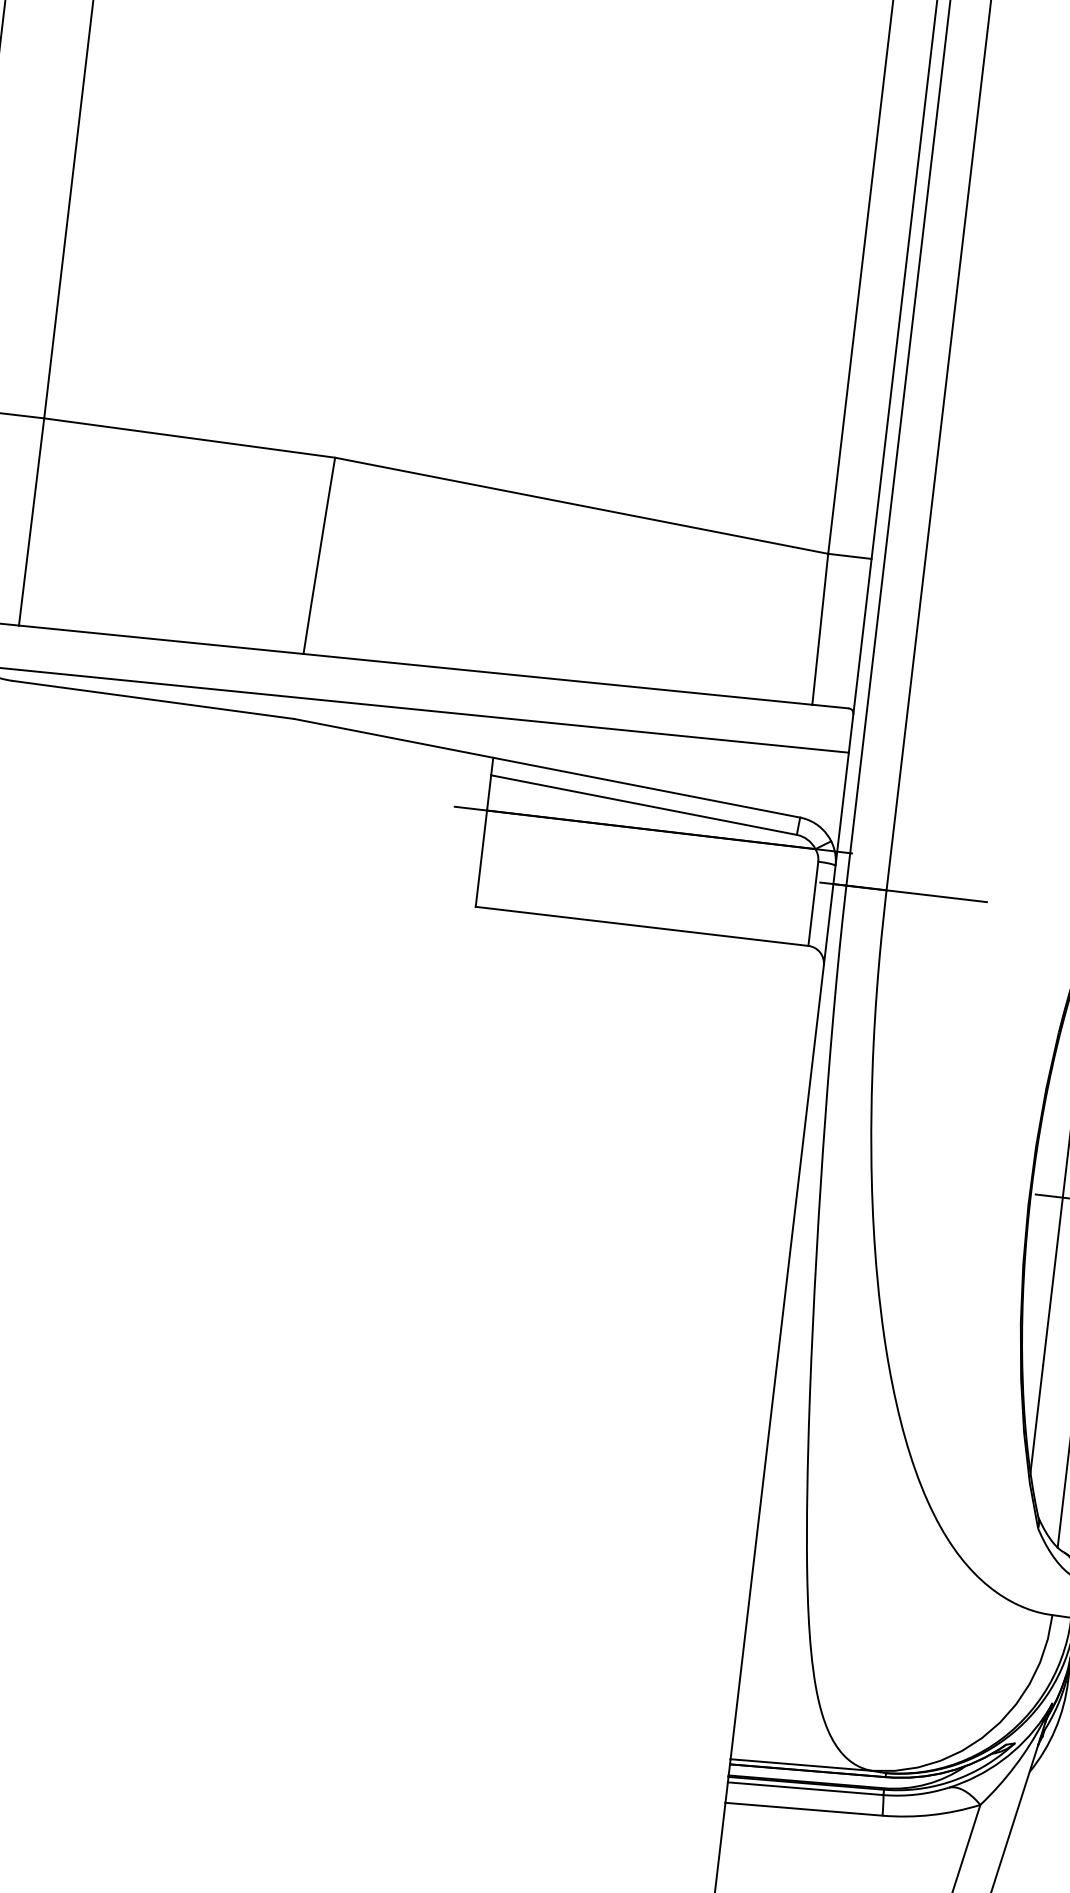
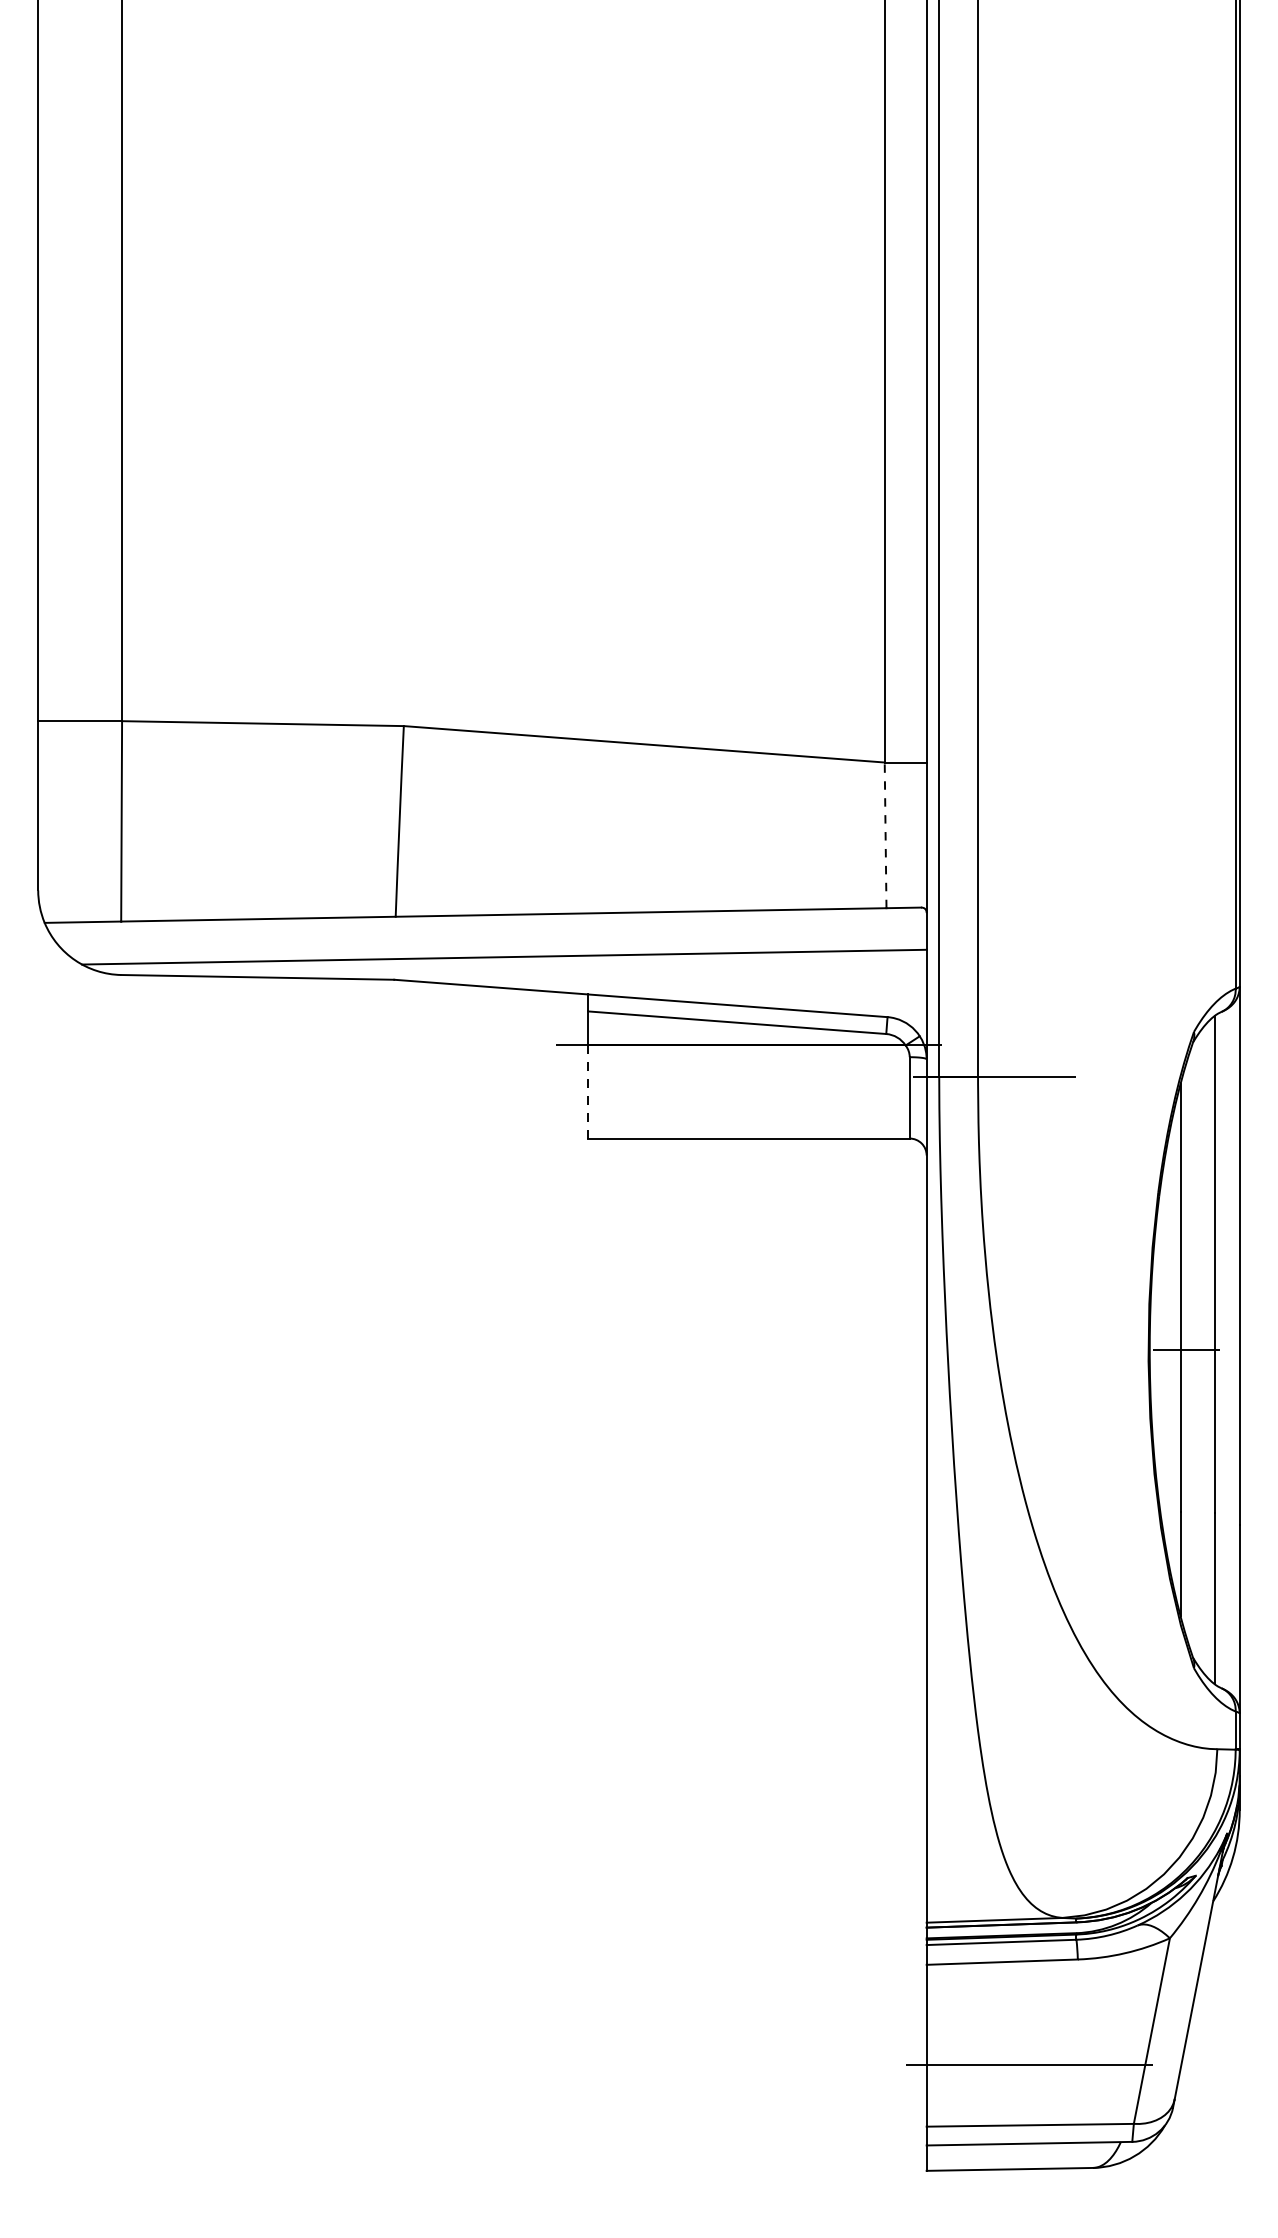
line: (820, 629) -> (885, 835), solid -> dashed
line: (481, 859) -> (588, 1092), solid -> dashed

